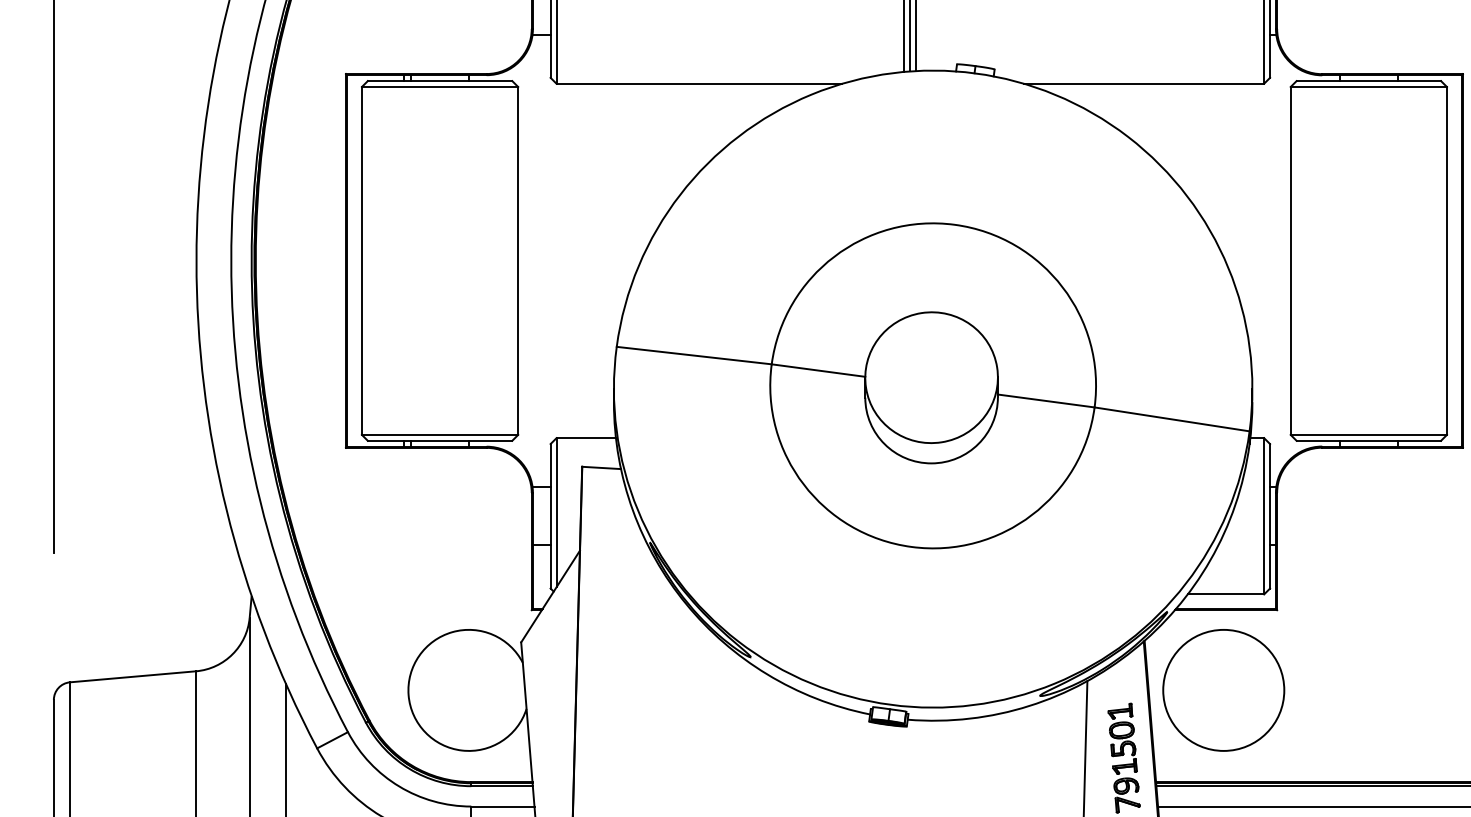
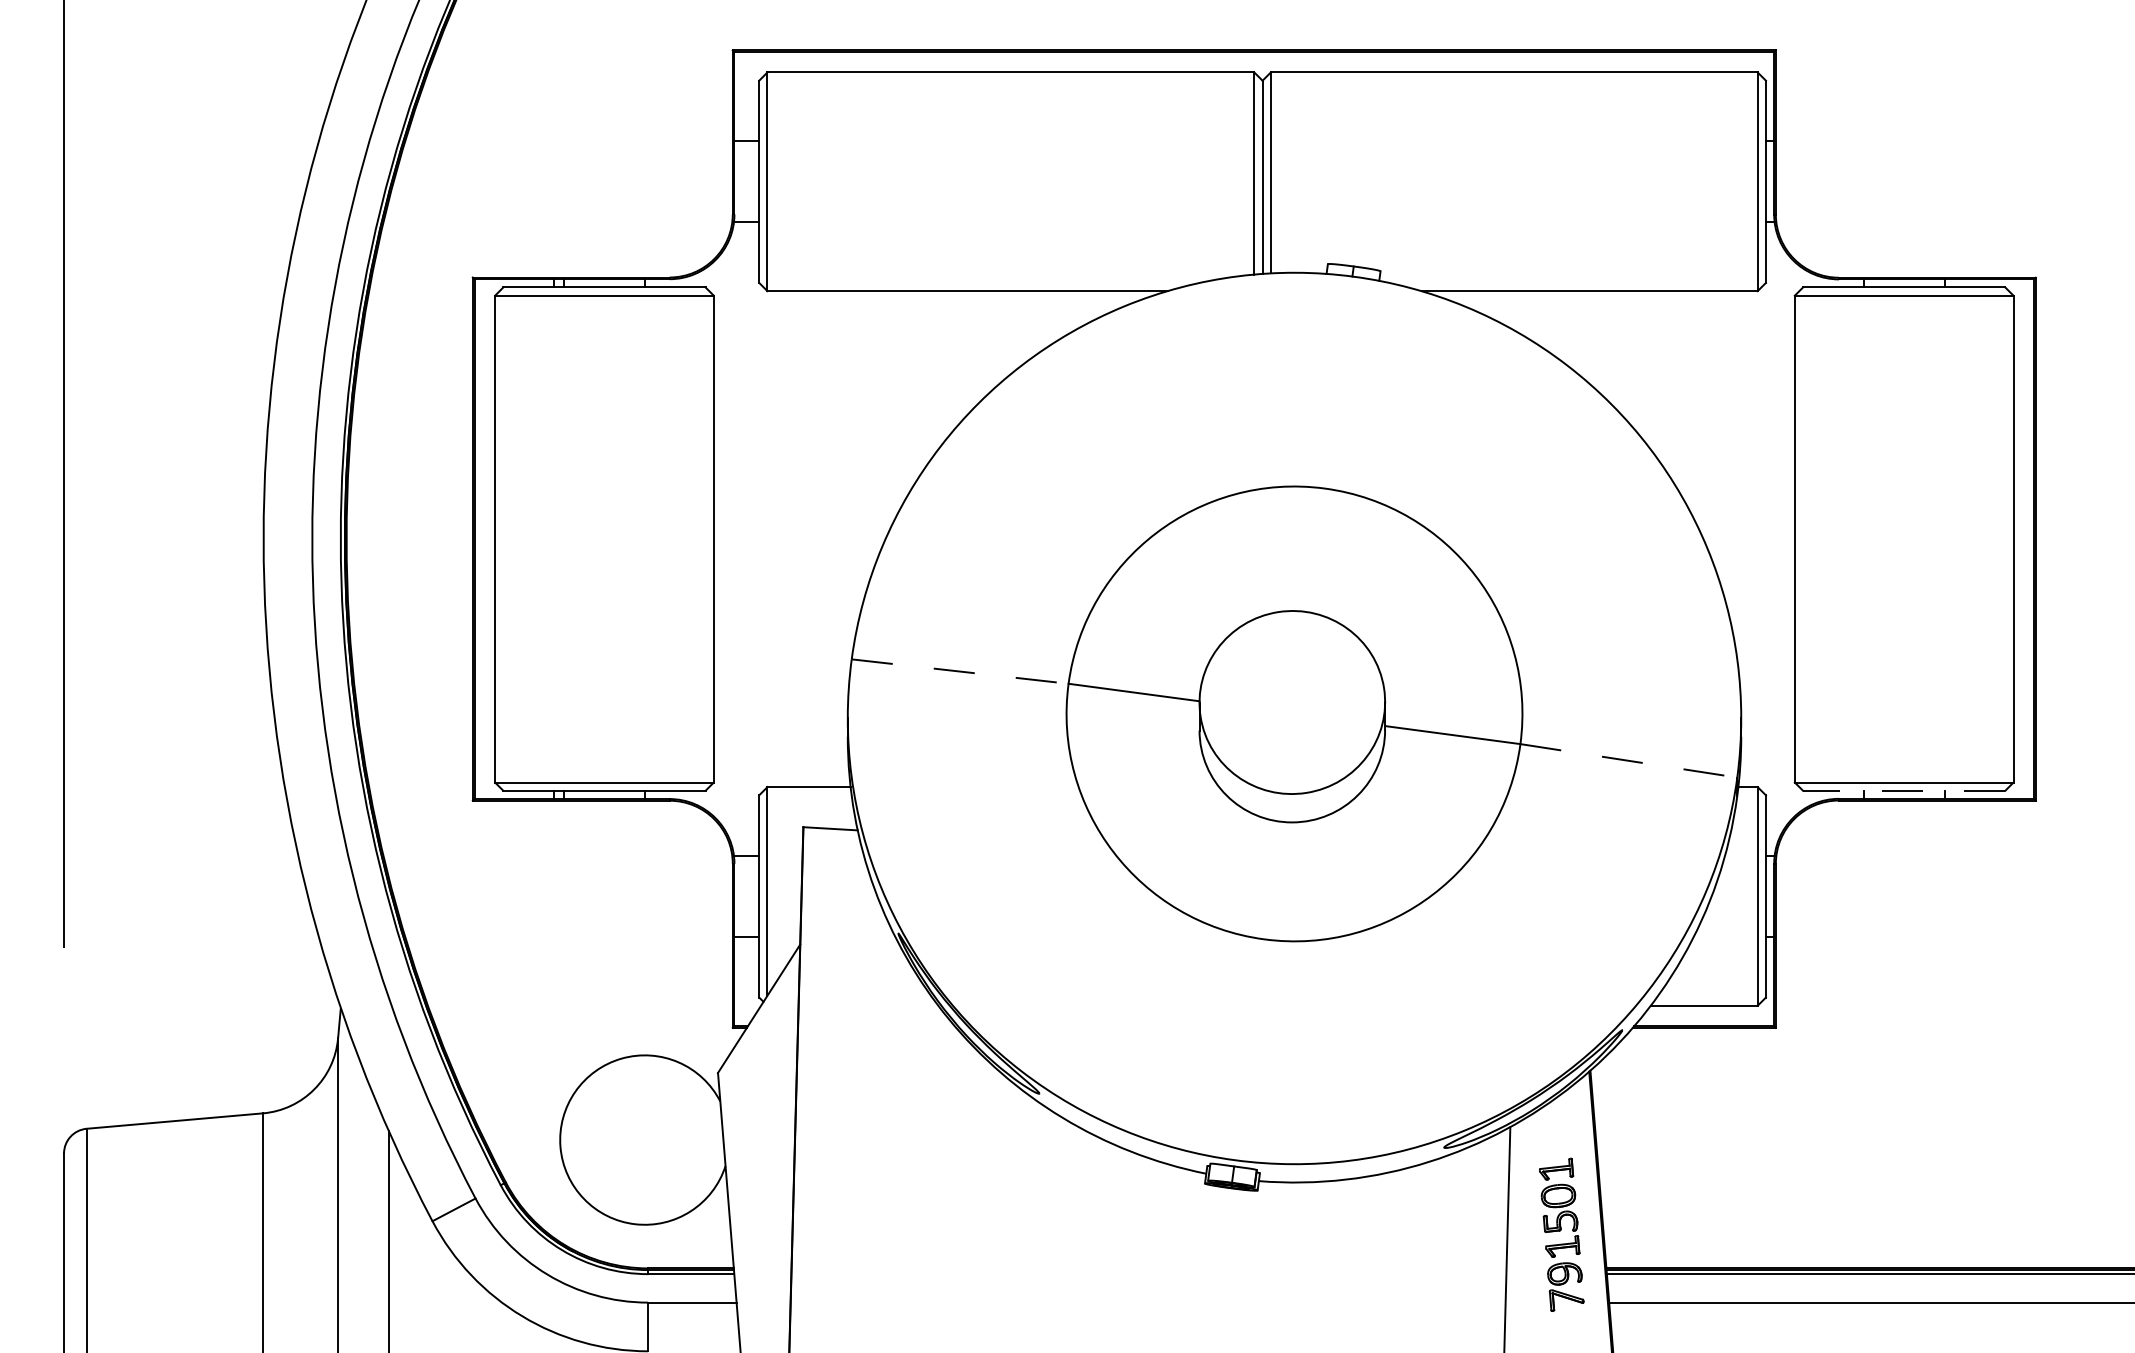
line: (694, 355) -> (960, 671), solid -> dashed
line: (1171, 419) -> (1628, 760), solid -> dashed
line: (1368, 440) -> (1903, 790), solid -> dashed
circle: (1223, 689) -> (1700, 1139), removed

